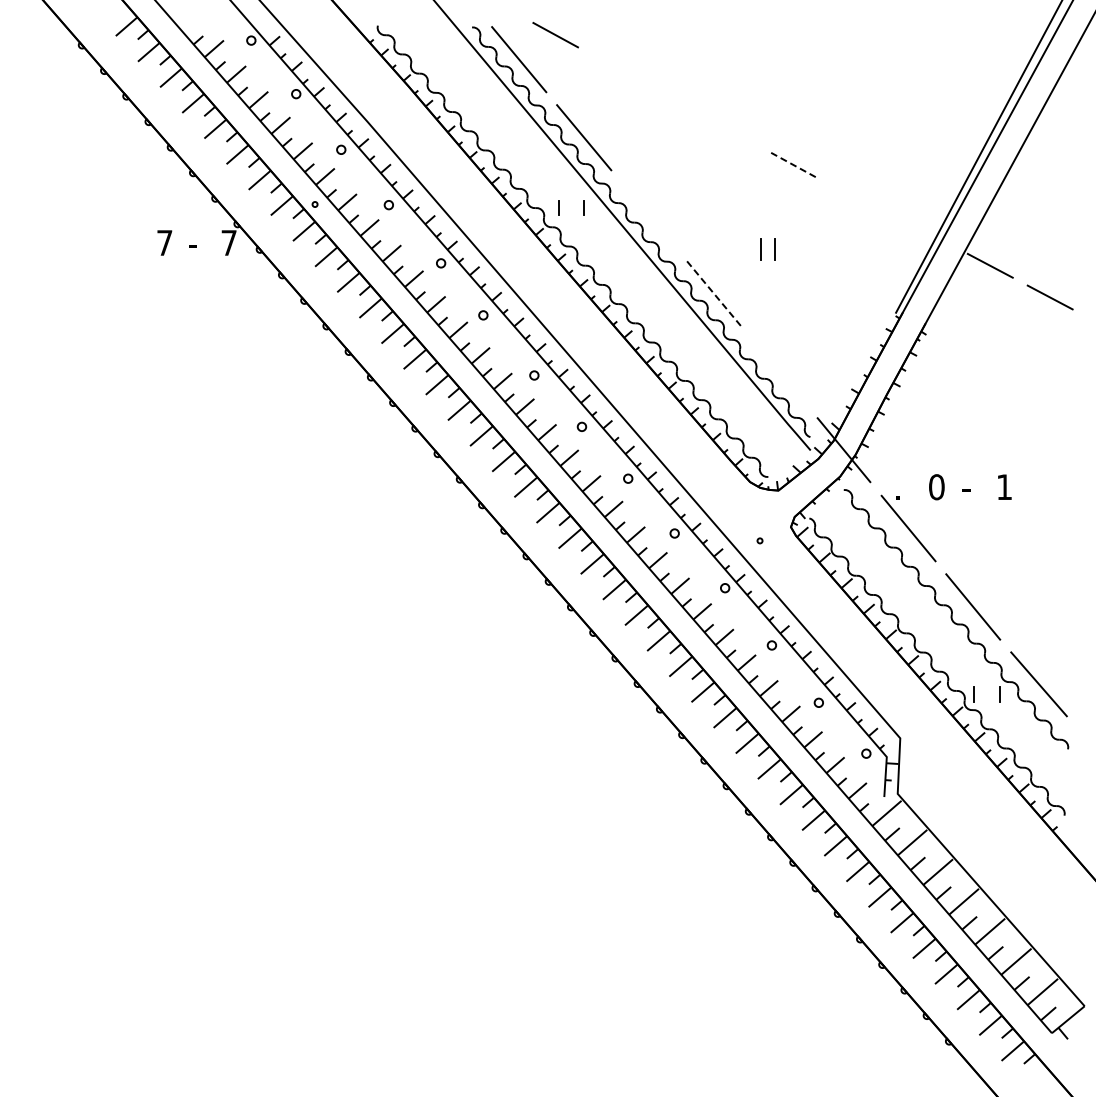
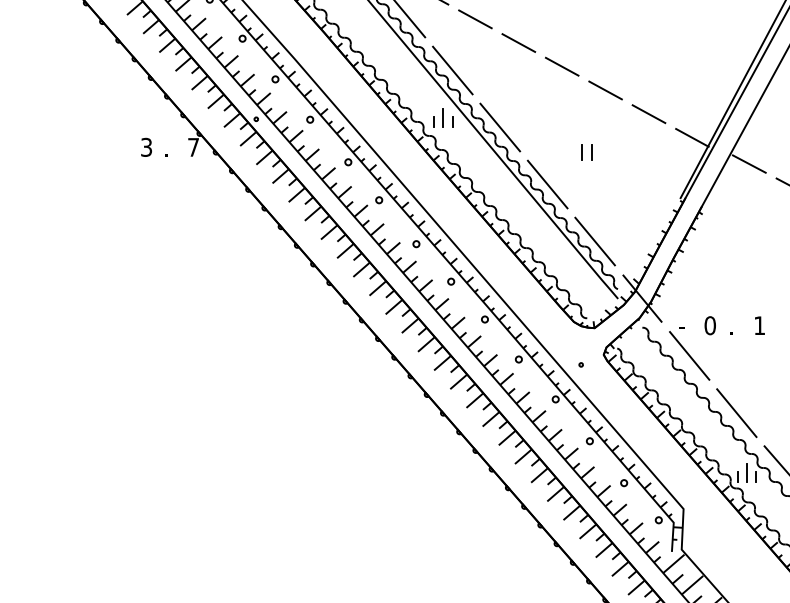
line: (614, 67) -> (474, 19), added
line: (674, 99) -> (518, 42), added
line: (733, 132) -> (561, 66), added
line: (793, 164) -> (605, 90), dashed -> solid
line: (852, 197) -> (648, 114), added
line: (571, 202) -> (443, 117), added
line: (649, 215) -> (500, 127), added
line: (912, 229) -> (692, 137), added
text: (164, 242) -> (146, 147), 7 -> 3
text: (192, 250) -> (166, 152), - -> .
line: (714, 294) -> (547, 185), dashed -> solid
line: (779, 371) -> (595, 241), added
text: (898, 494) -> (682, 331), . -> -
text: (966, 494) -> (731, 331), - -> .
line: (986, 688) -> (746, 472), added

